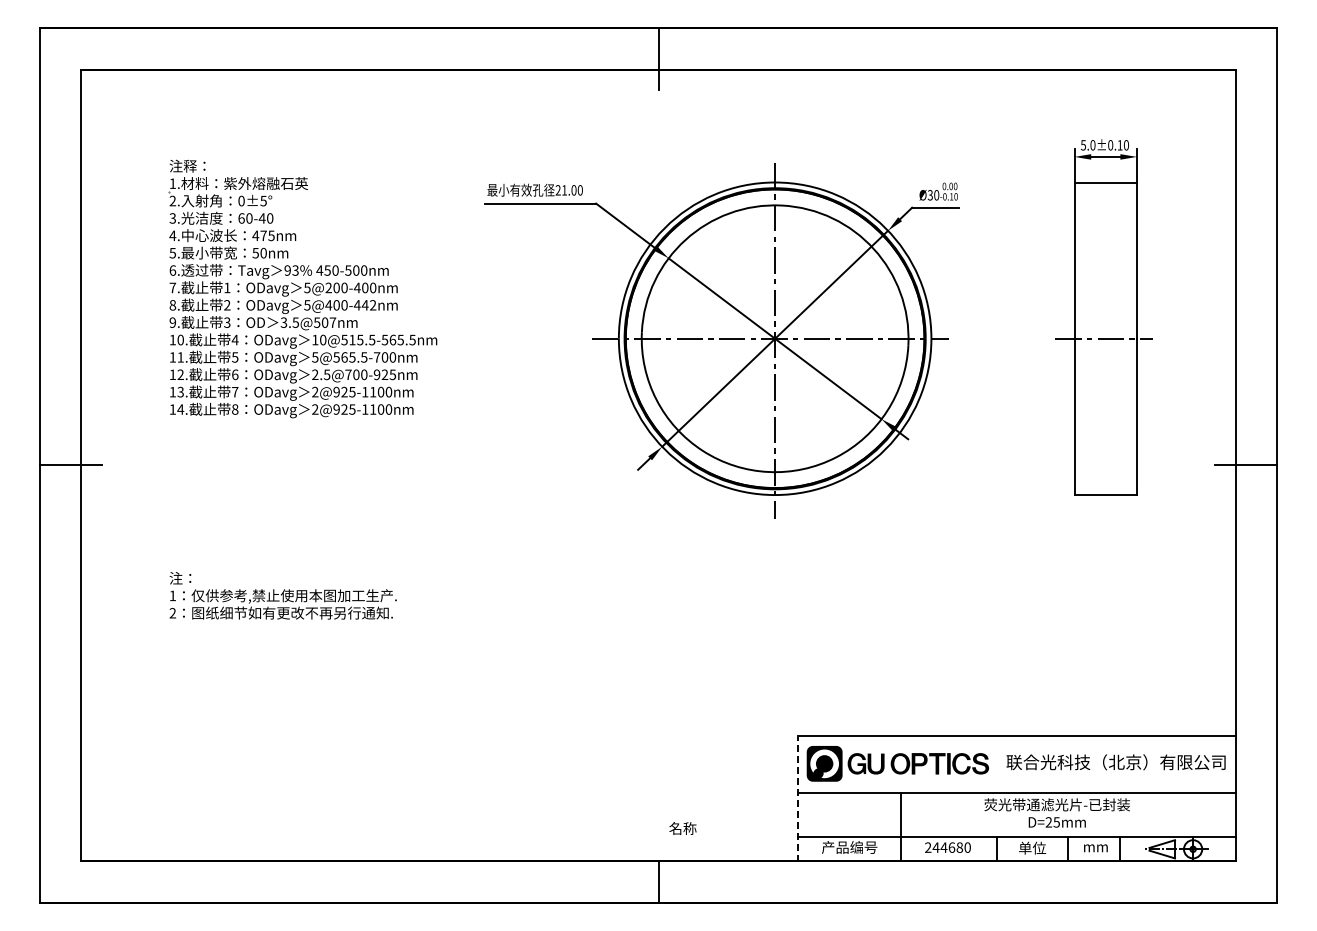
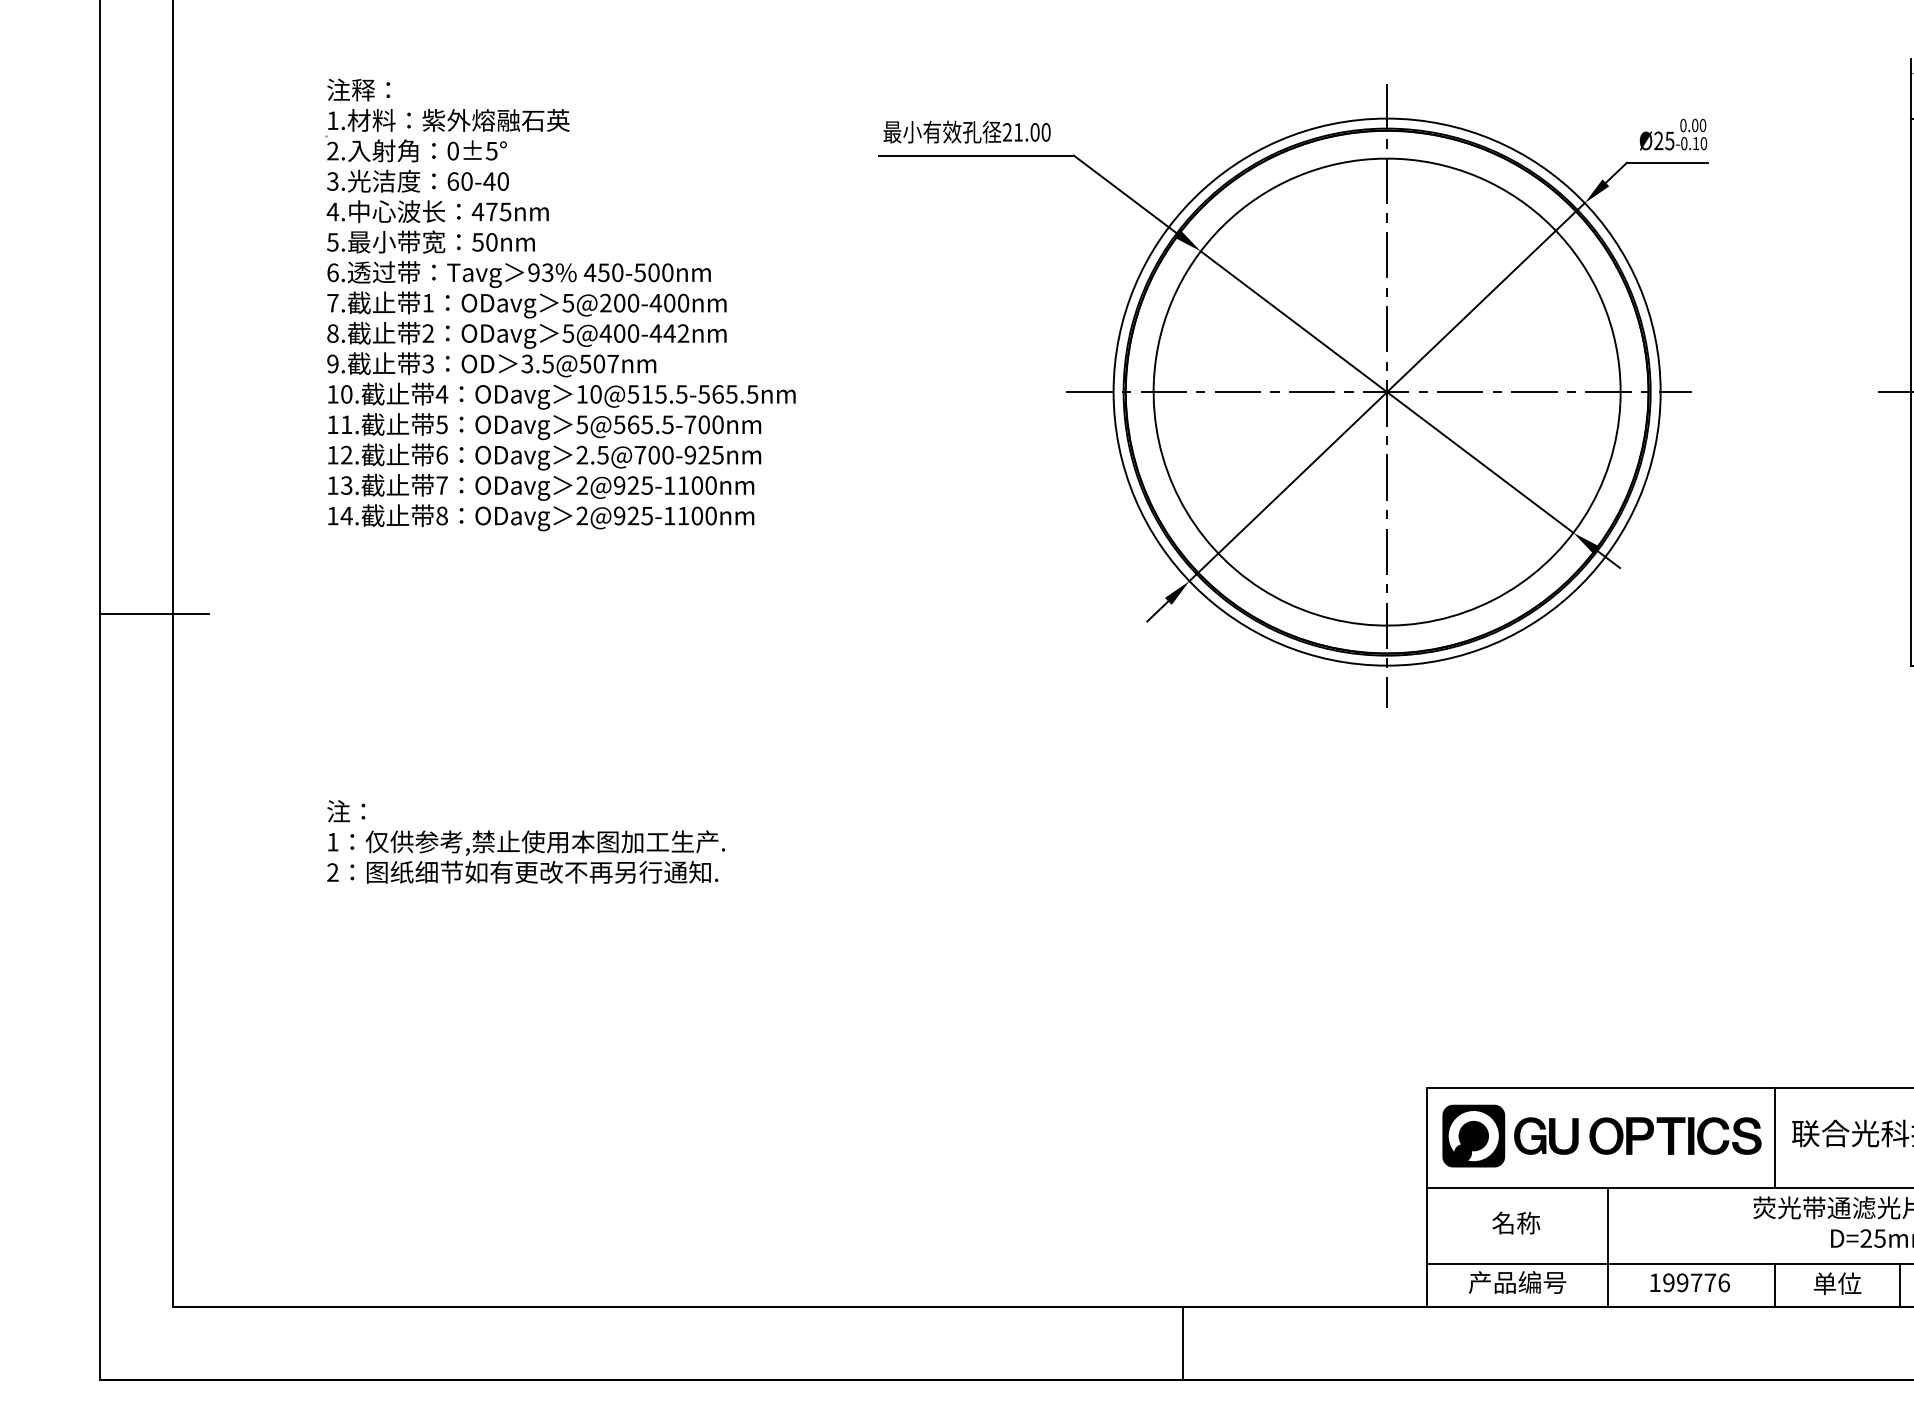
text: (933, 195) -> (1664, 141), Ø30 -> Ø25
line: (996, 764) -> (1774, 1137), added
line: (798, 799) -> (1428, 1198), dashed -> solid
text: (682, 828) -> (1515, 1223), moved
text: (947, 847) -> (1688, 1282), 244680 -> 199776

